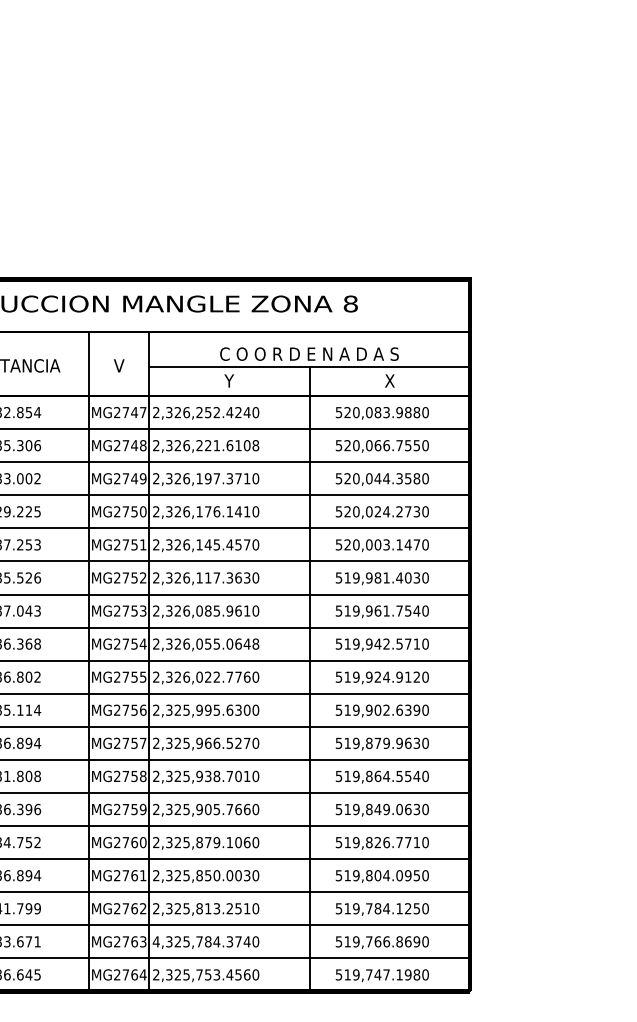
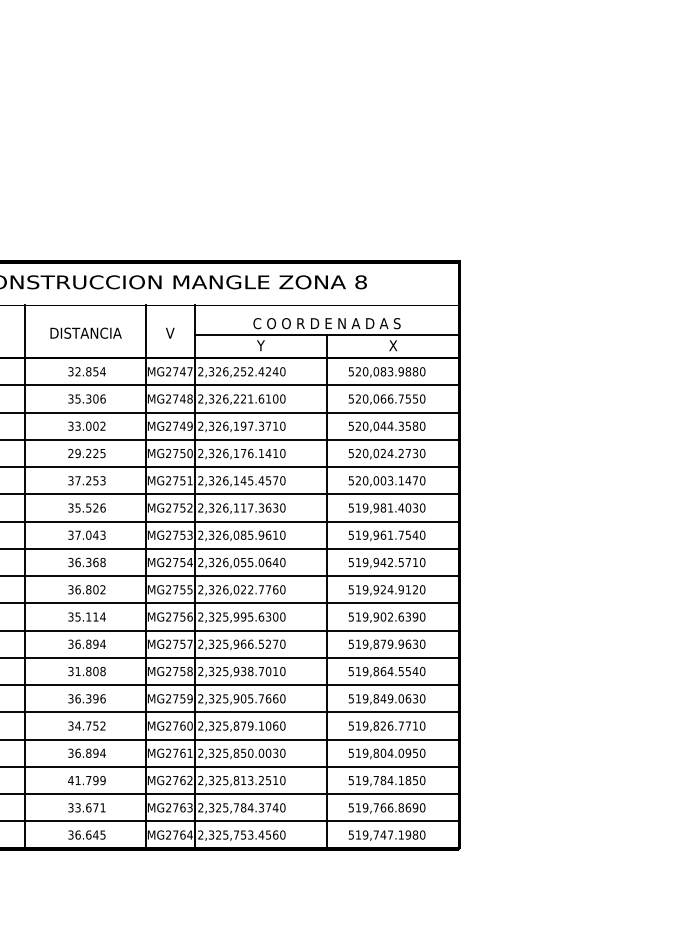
text: (255, 445) -> (282, 398), 2,326,221.6108 -> 2,326,221.6100
text: (255, 644) -> (282, 562), 2,326,055.0648 -> 2,326,055.0640
text: (408, 908) -> (408, 780), 519,784.1250 -> 519,784.1850
text: (155, 941) -> (200, 807), 4,325,784.3740 -> 2,325,784.3740

